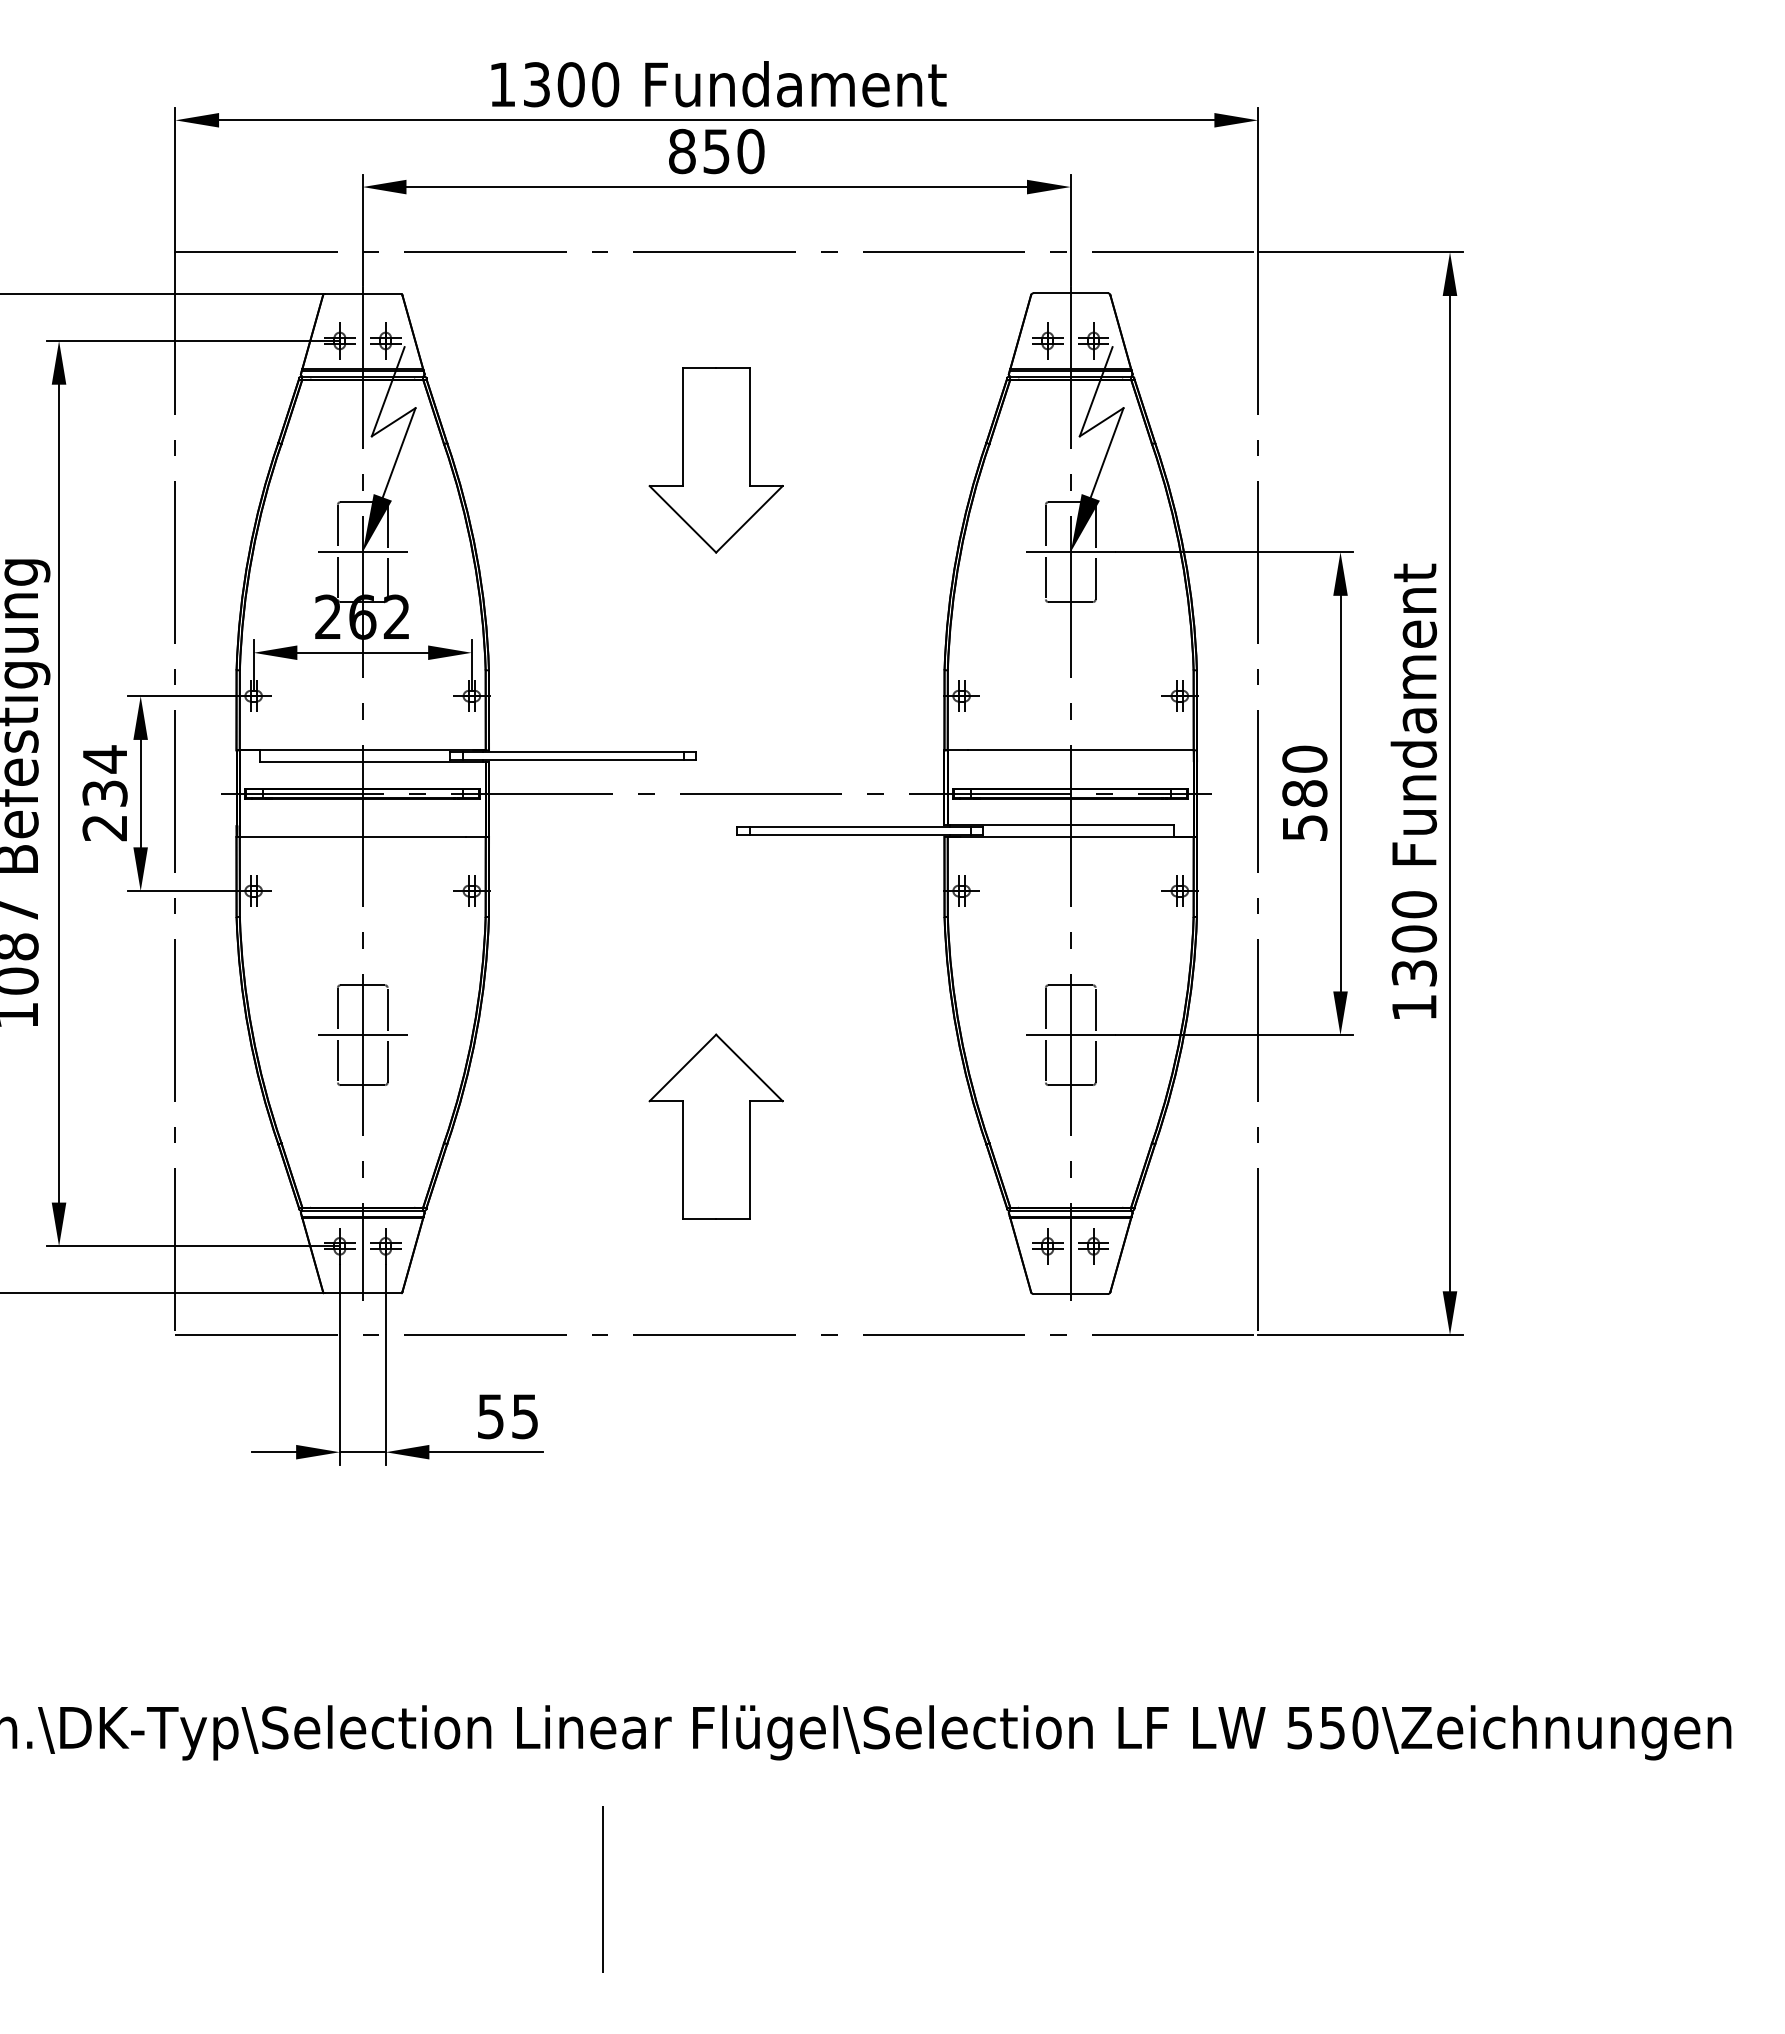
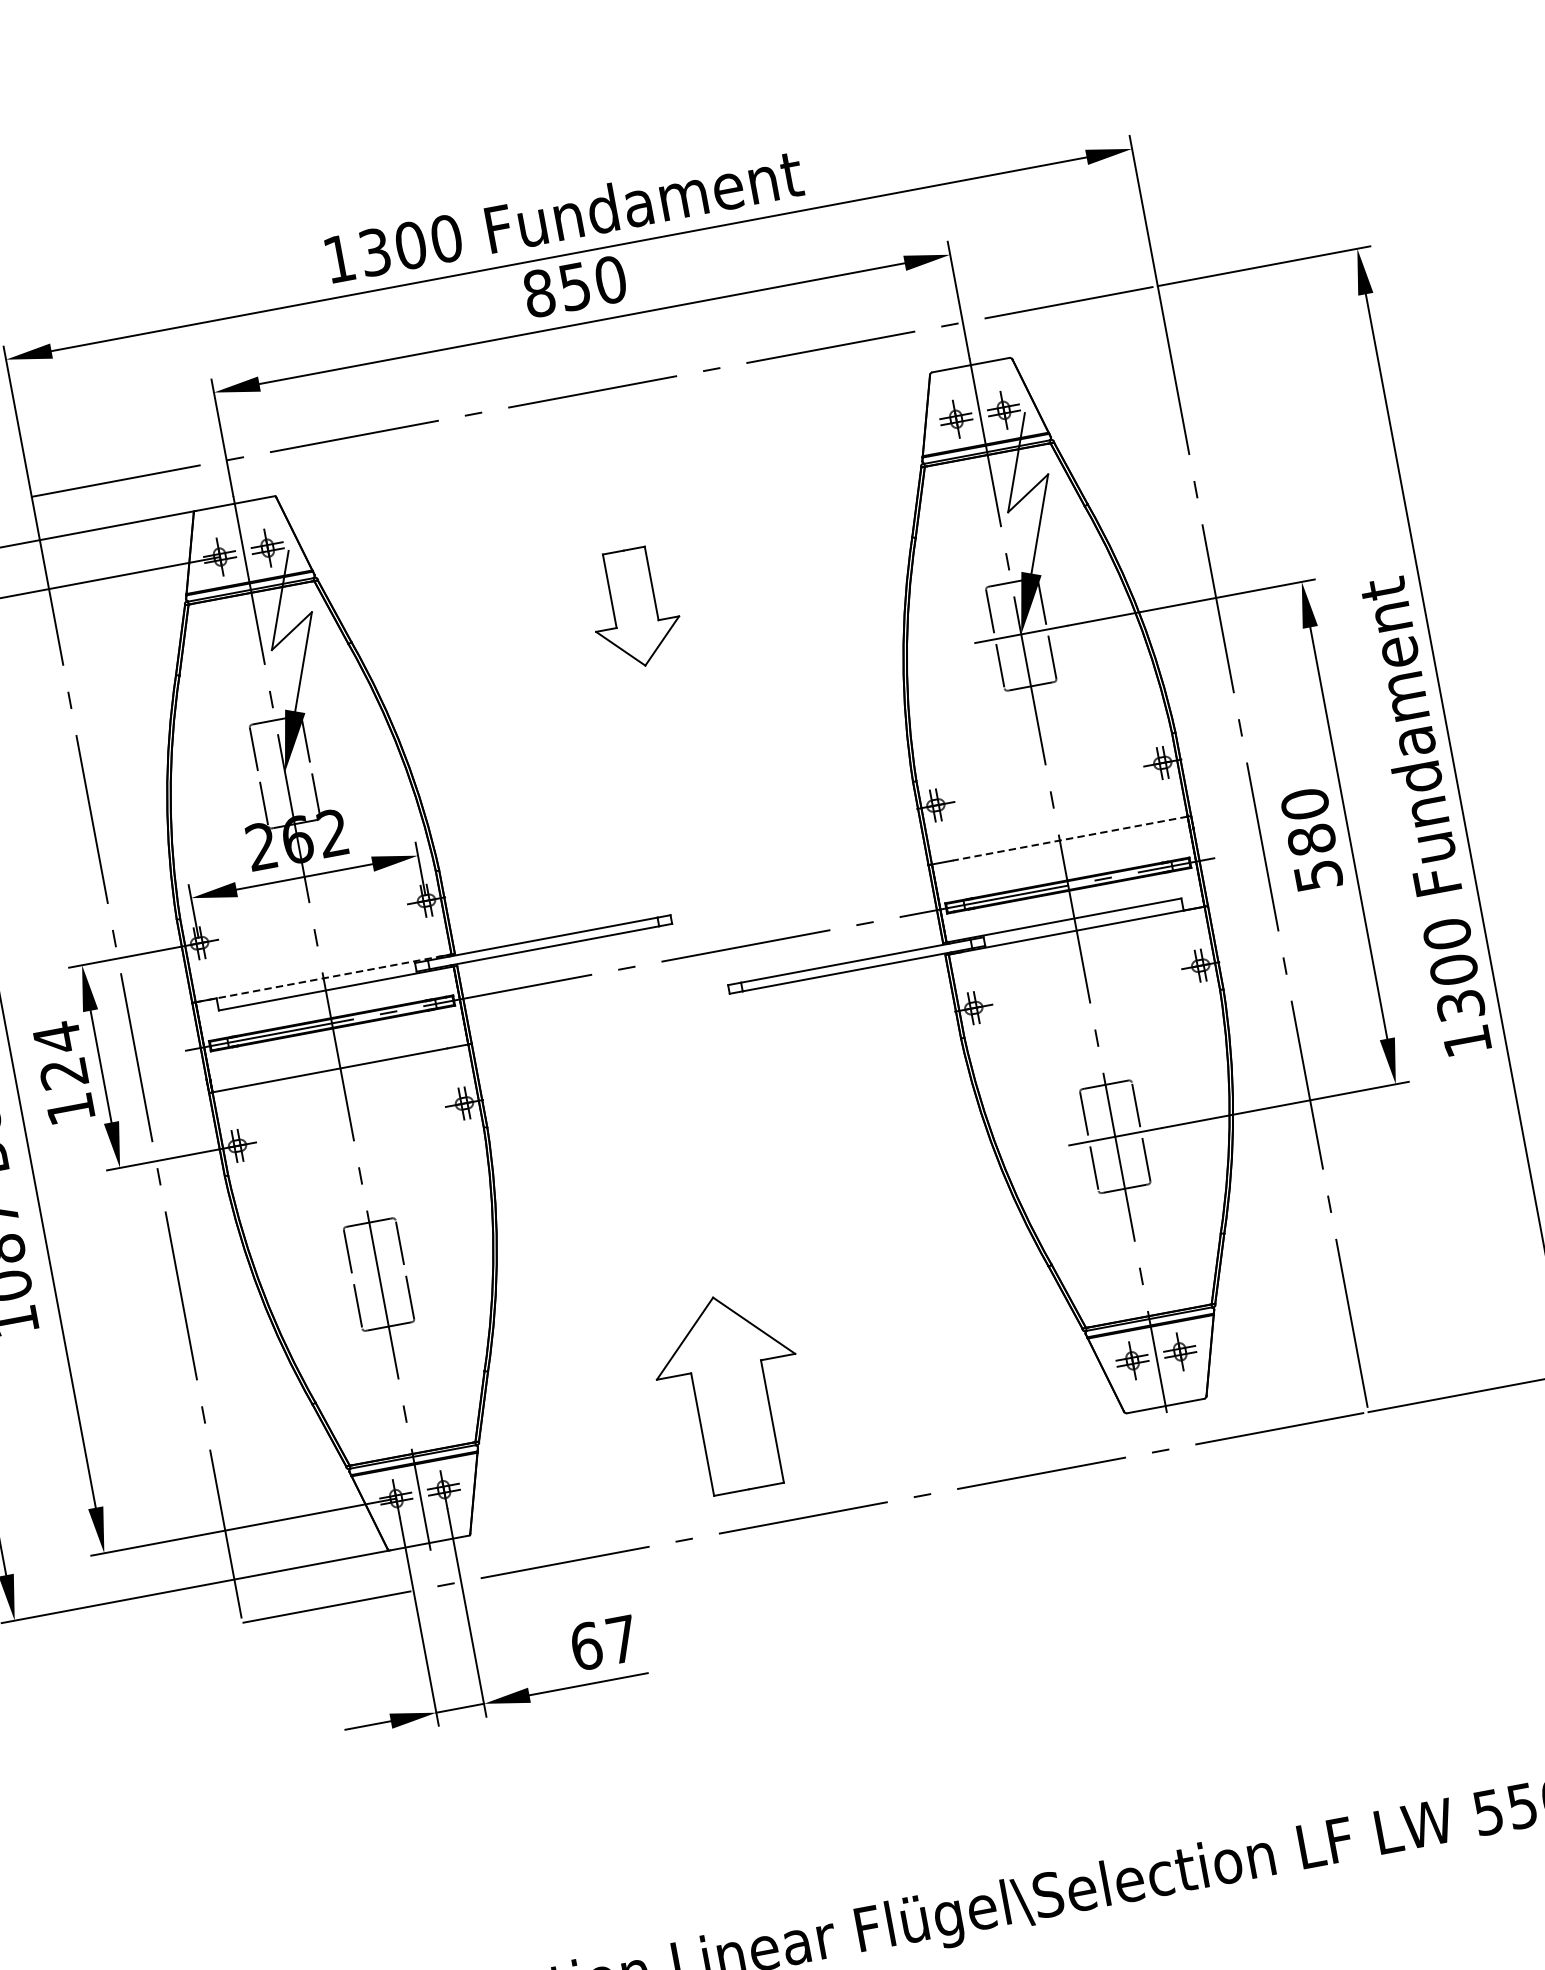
part: (715, 460) -> (634, 608), size x0.6
line: (362, 552) -> (284, 772), removed
line: (362, 750) -> (323, 978), solid -> dashed
line: (1080, 750) -> (1070, 838), solid -> dashed
text: (104, 810) -> (66, 1091), 234 -> 124
line: (362, 1035) -> (378, 1274), removed
part: (715, 1126) -> (730, 1393), moved
text: (507, 1416) -> (603, 1642), 55 -> 67

